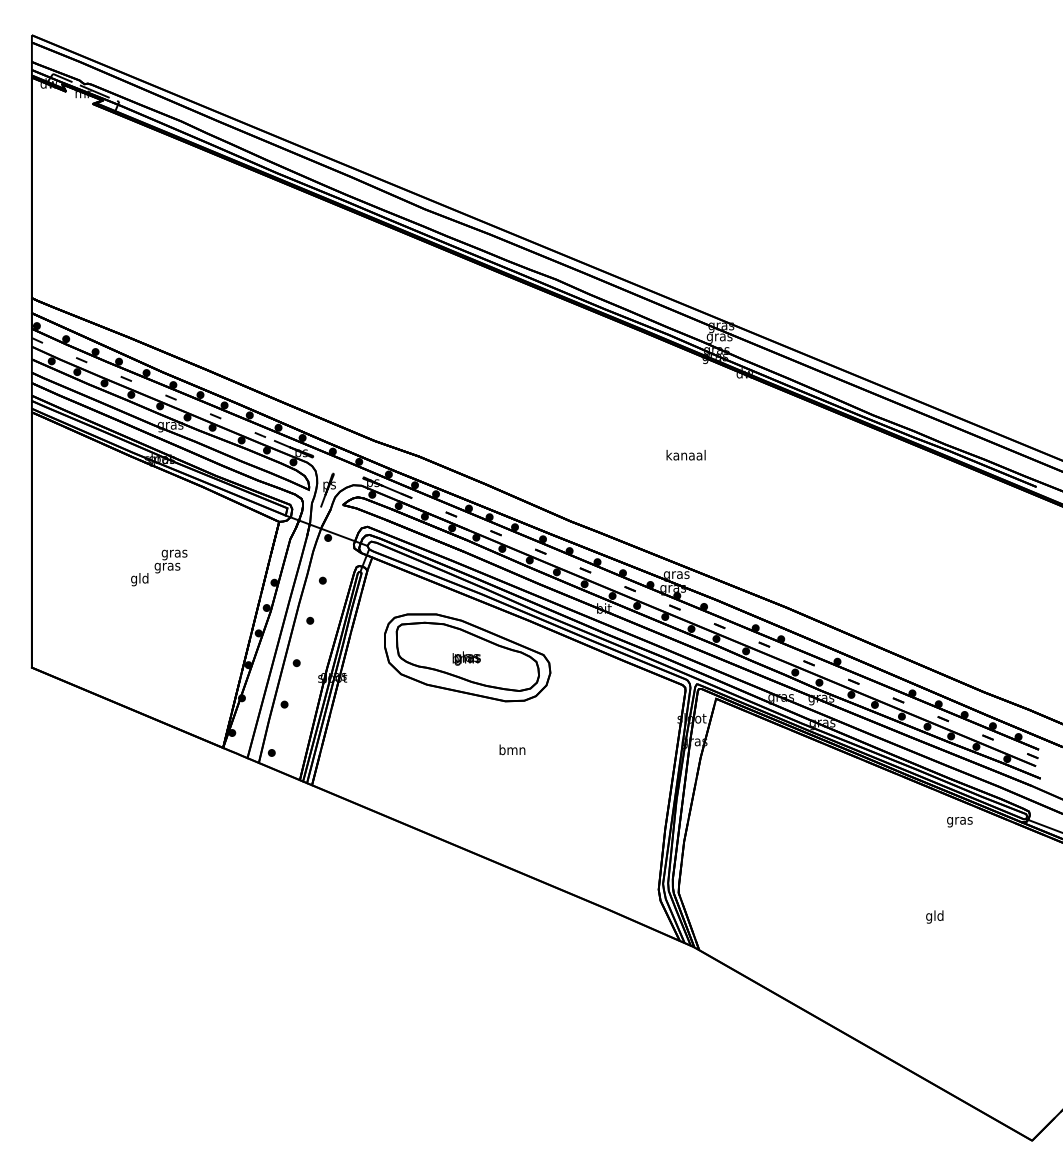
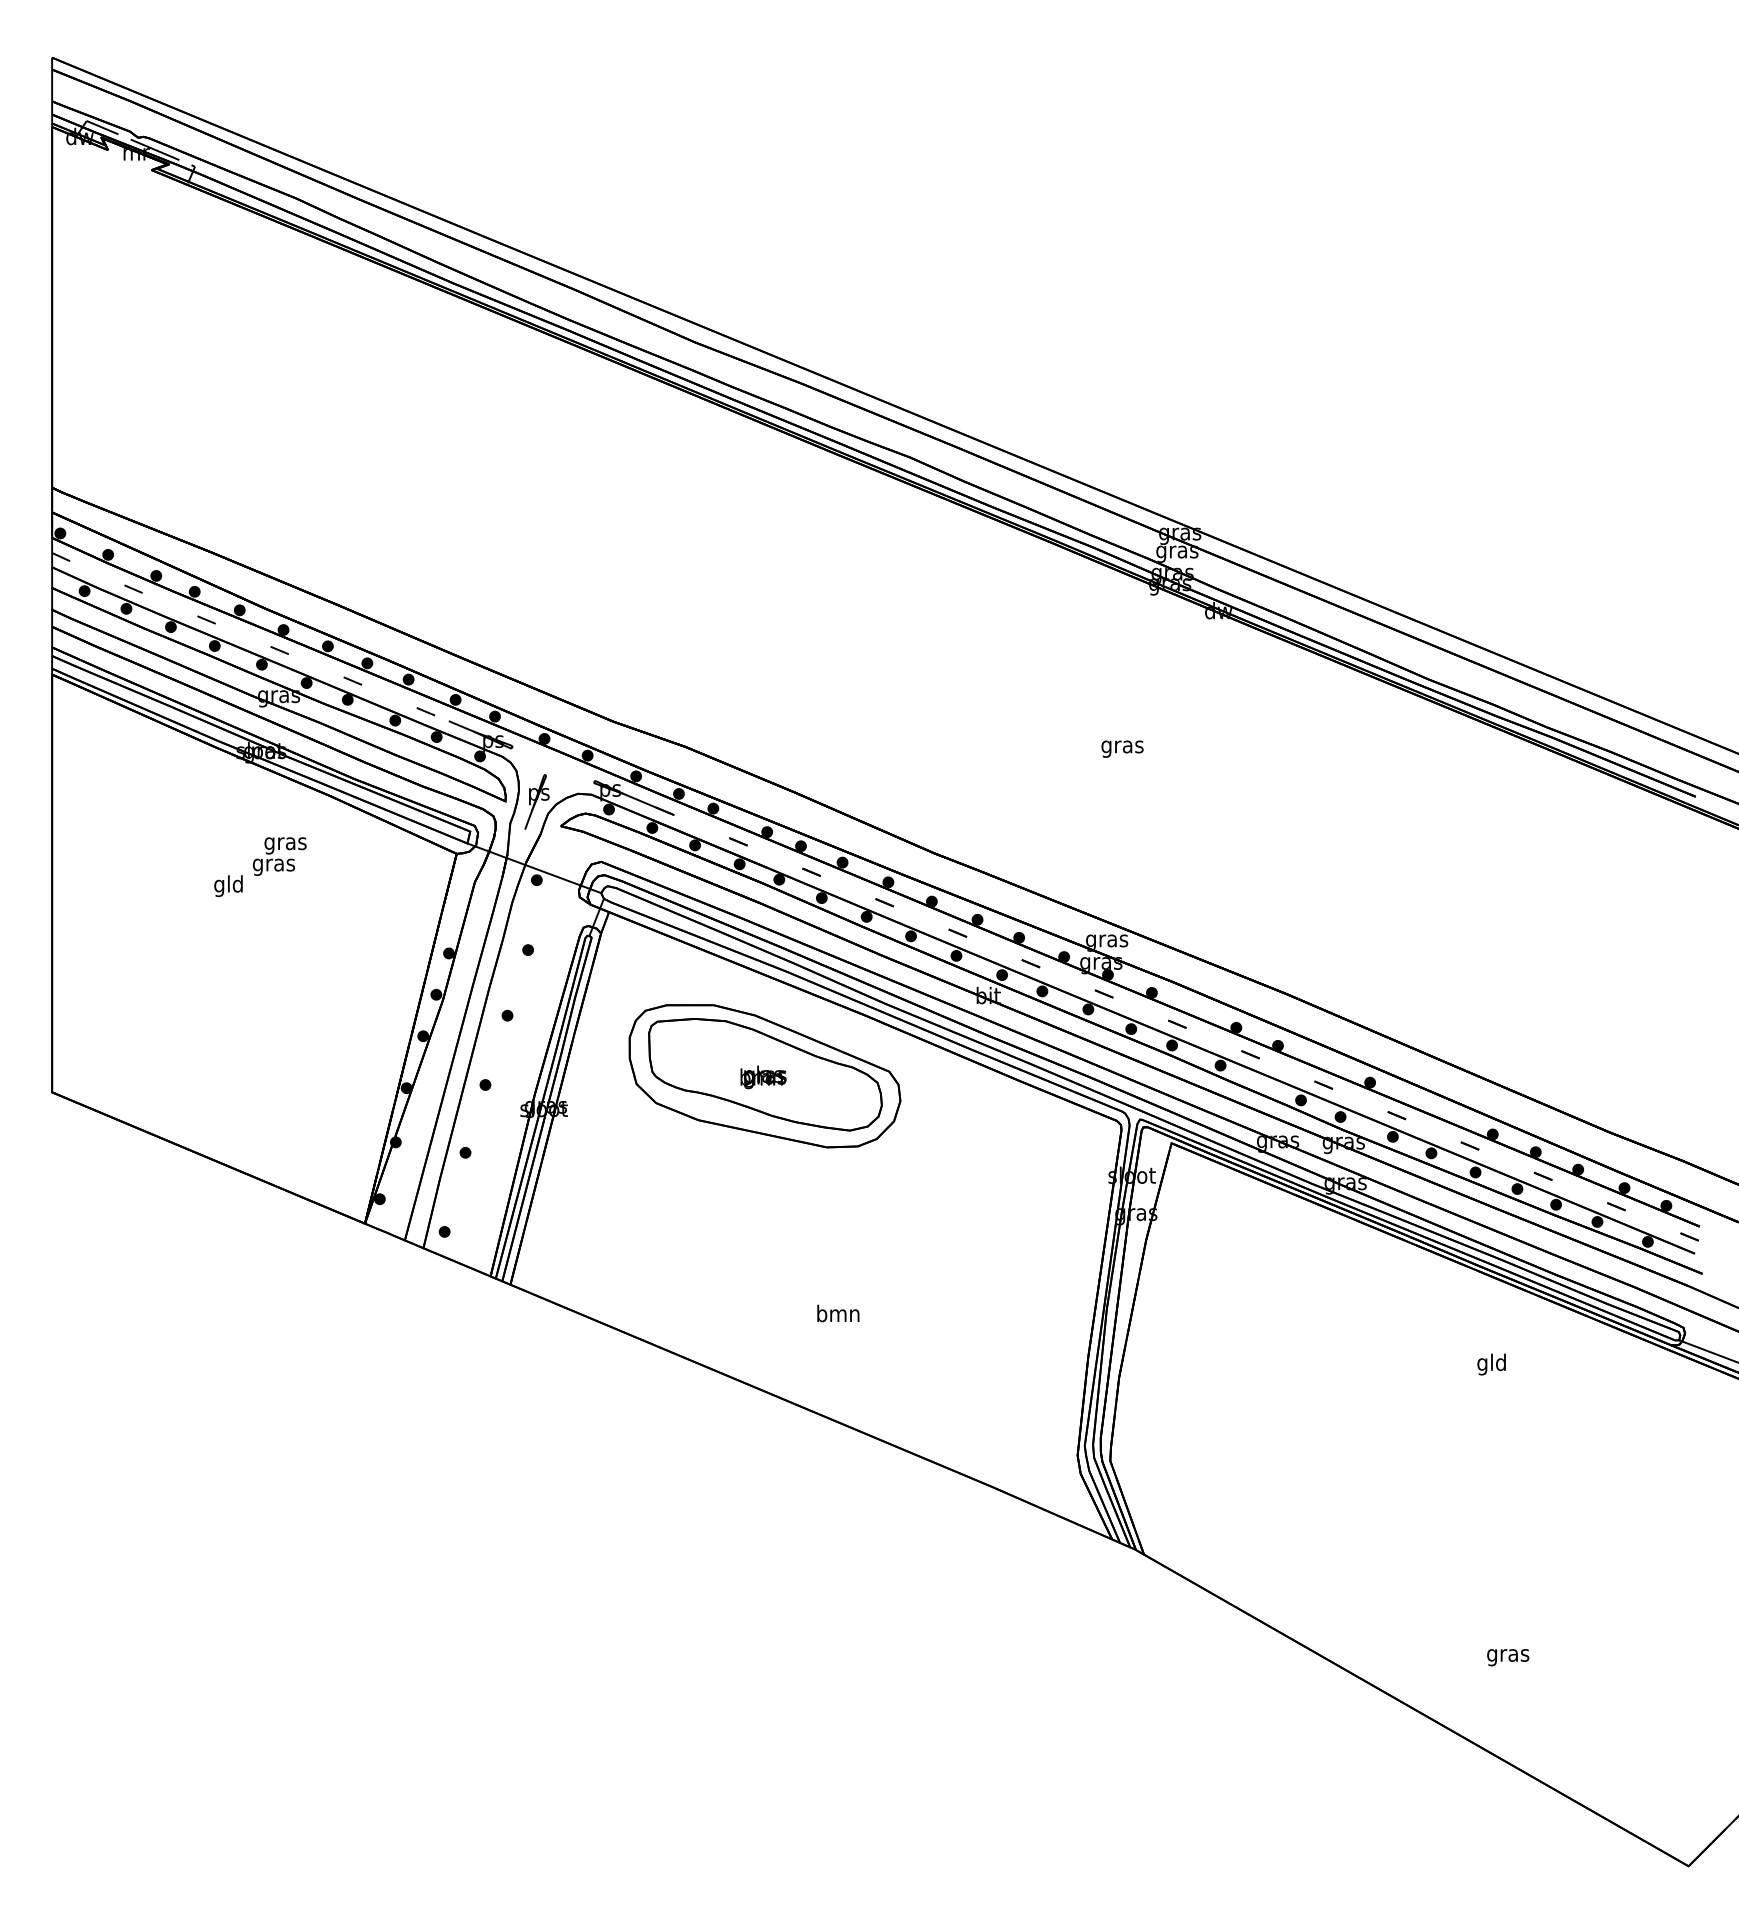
text: (685, 456) -> (1121, 746), kanaal -> gras
text: (159, 567) -> (260, 866), moved
text: (512, 749) -> (838, 1312), moved
text: (959, 822) -> (1507, 1658), moved
text: (934, 916) -> (1491, 1363), moved

